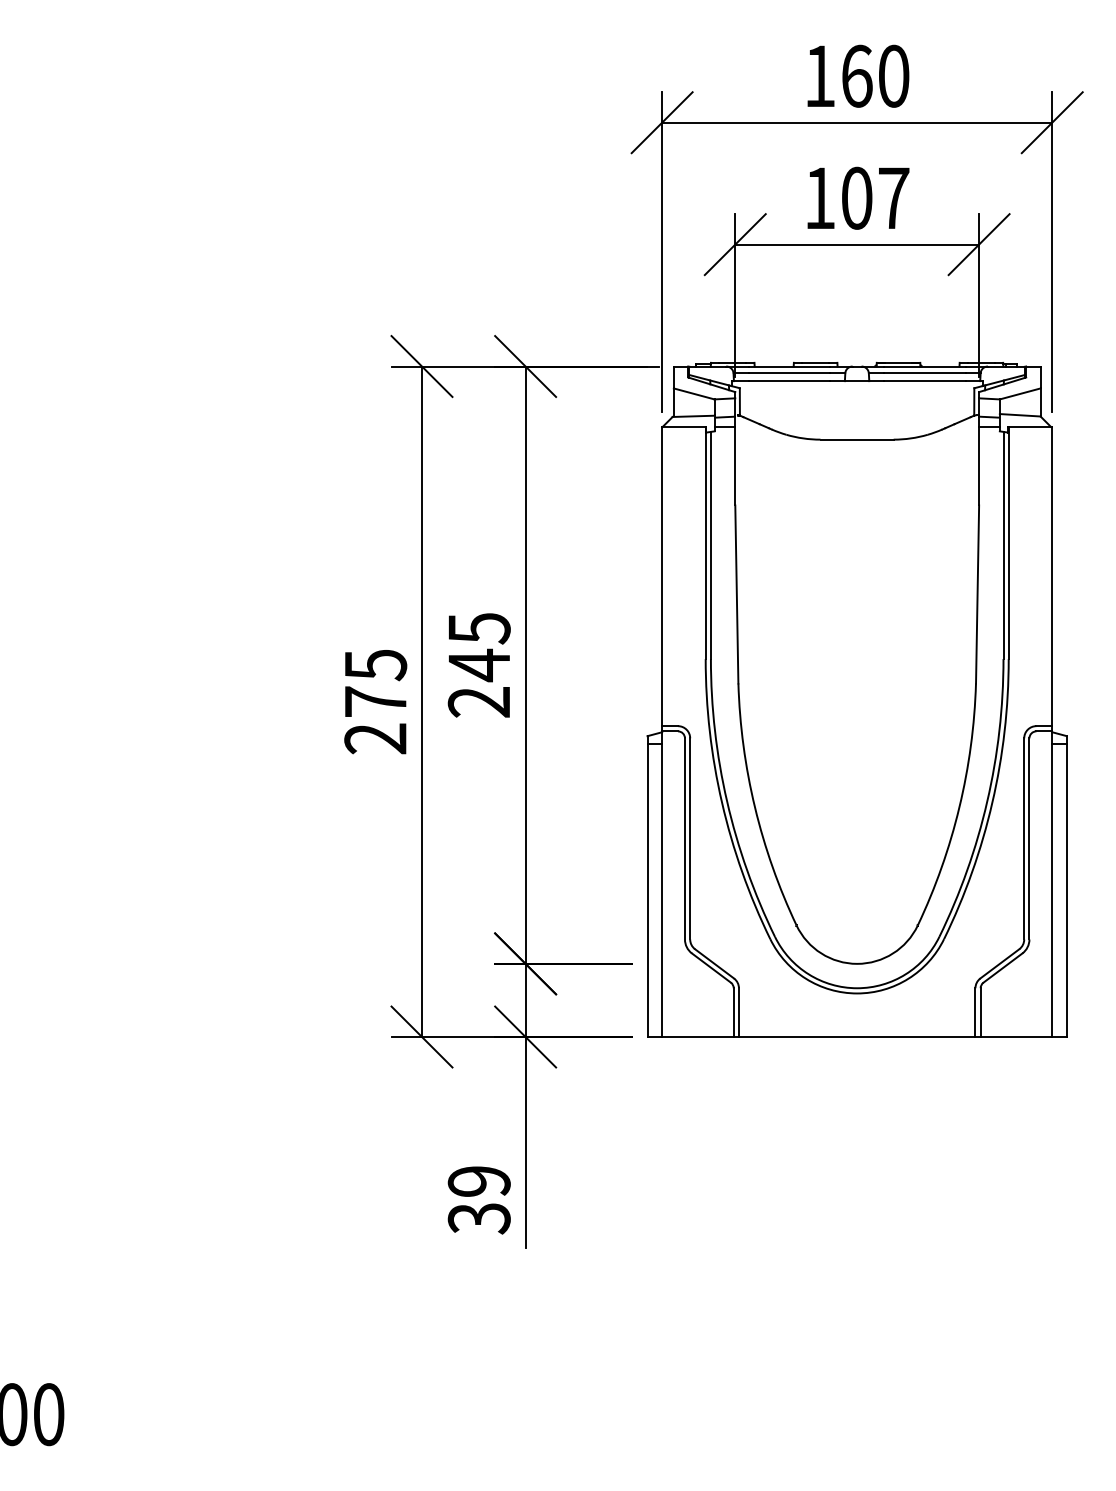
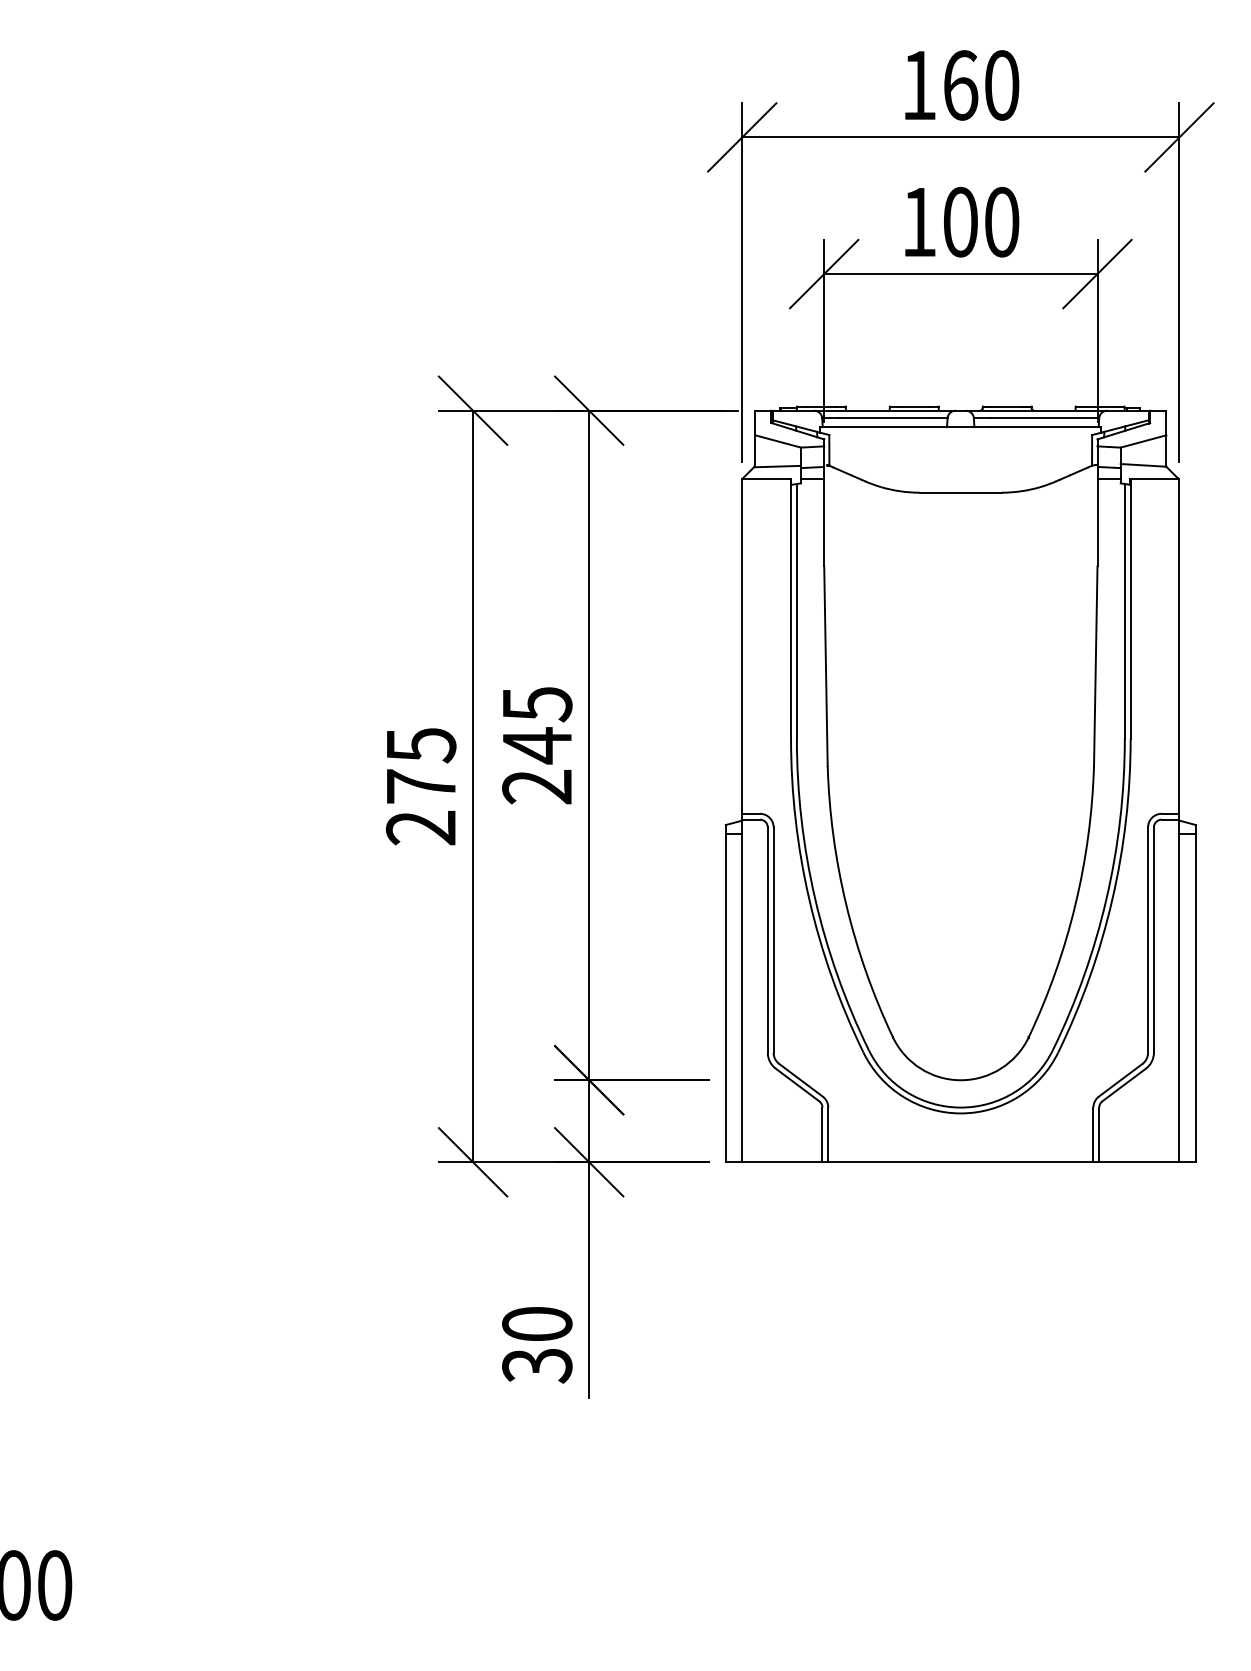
text: (894, 197) -> (1002, 221), 107 -> 100
text: (479, 1181) -> (537, 1324), 39 -> 30

